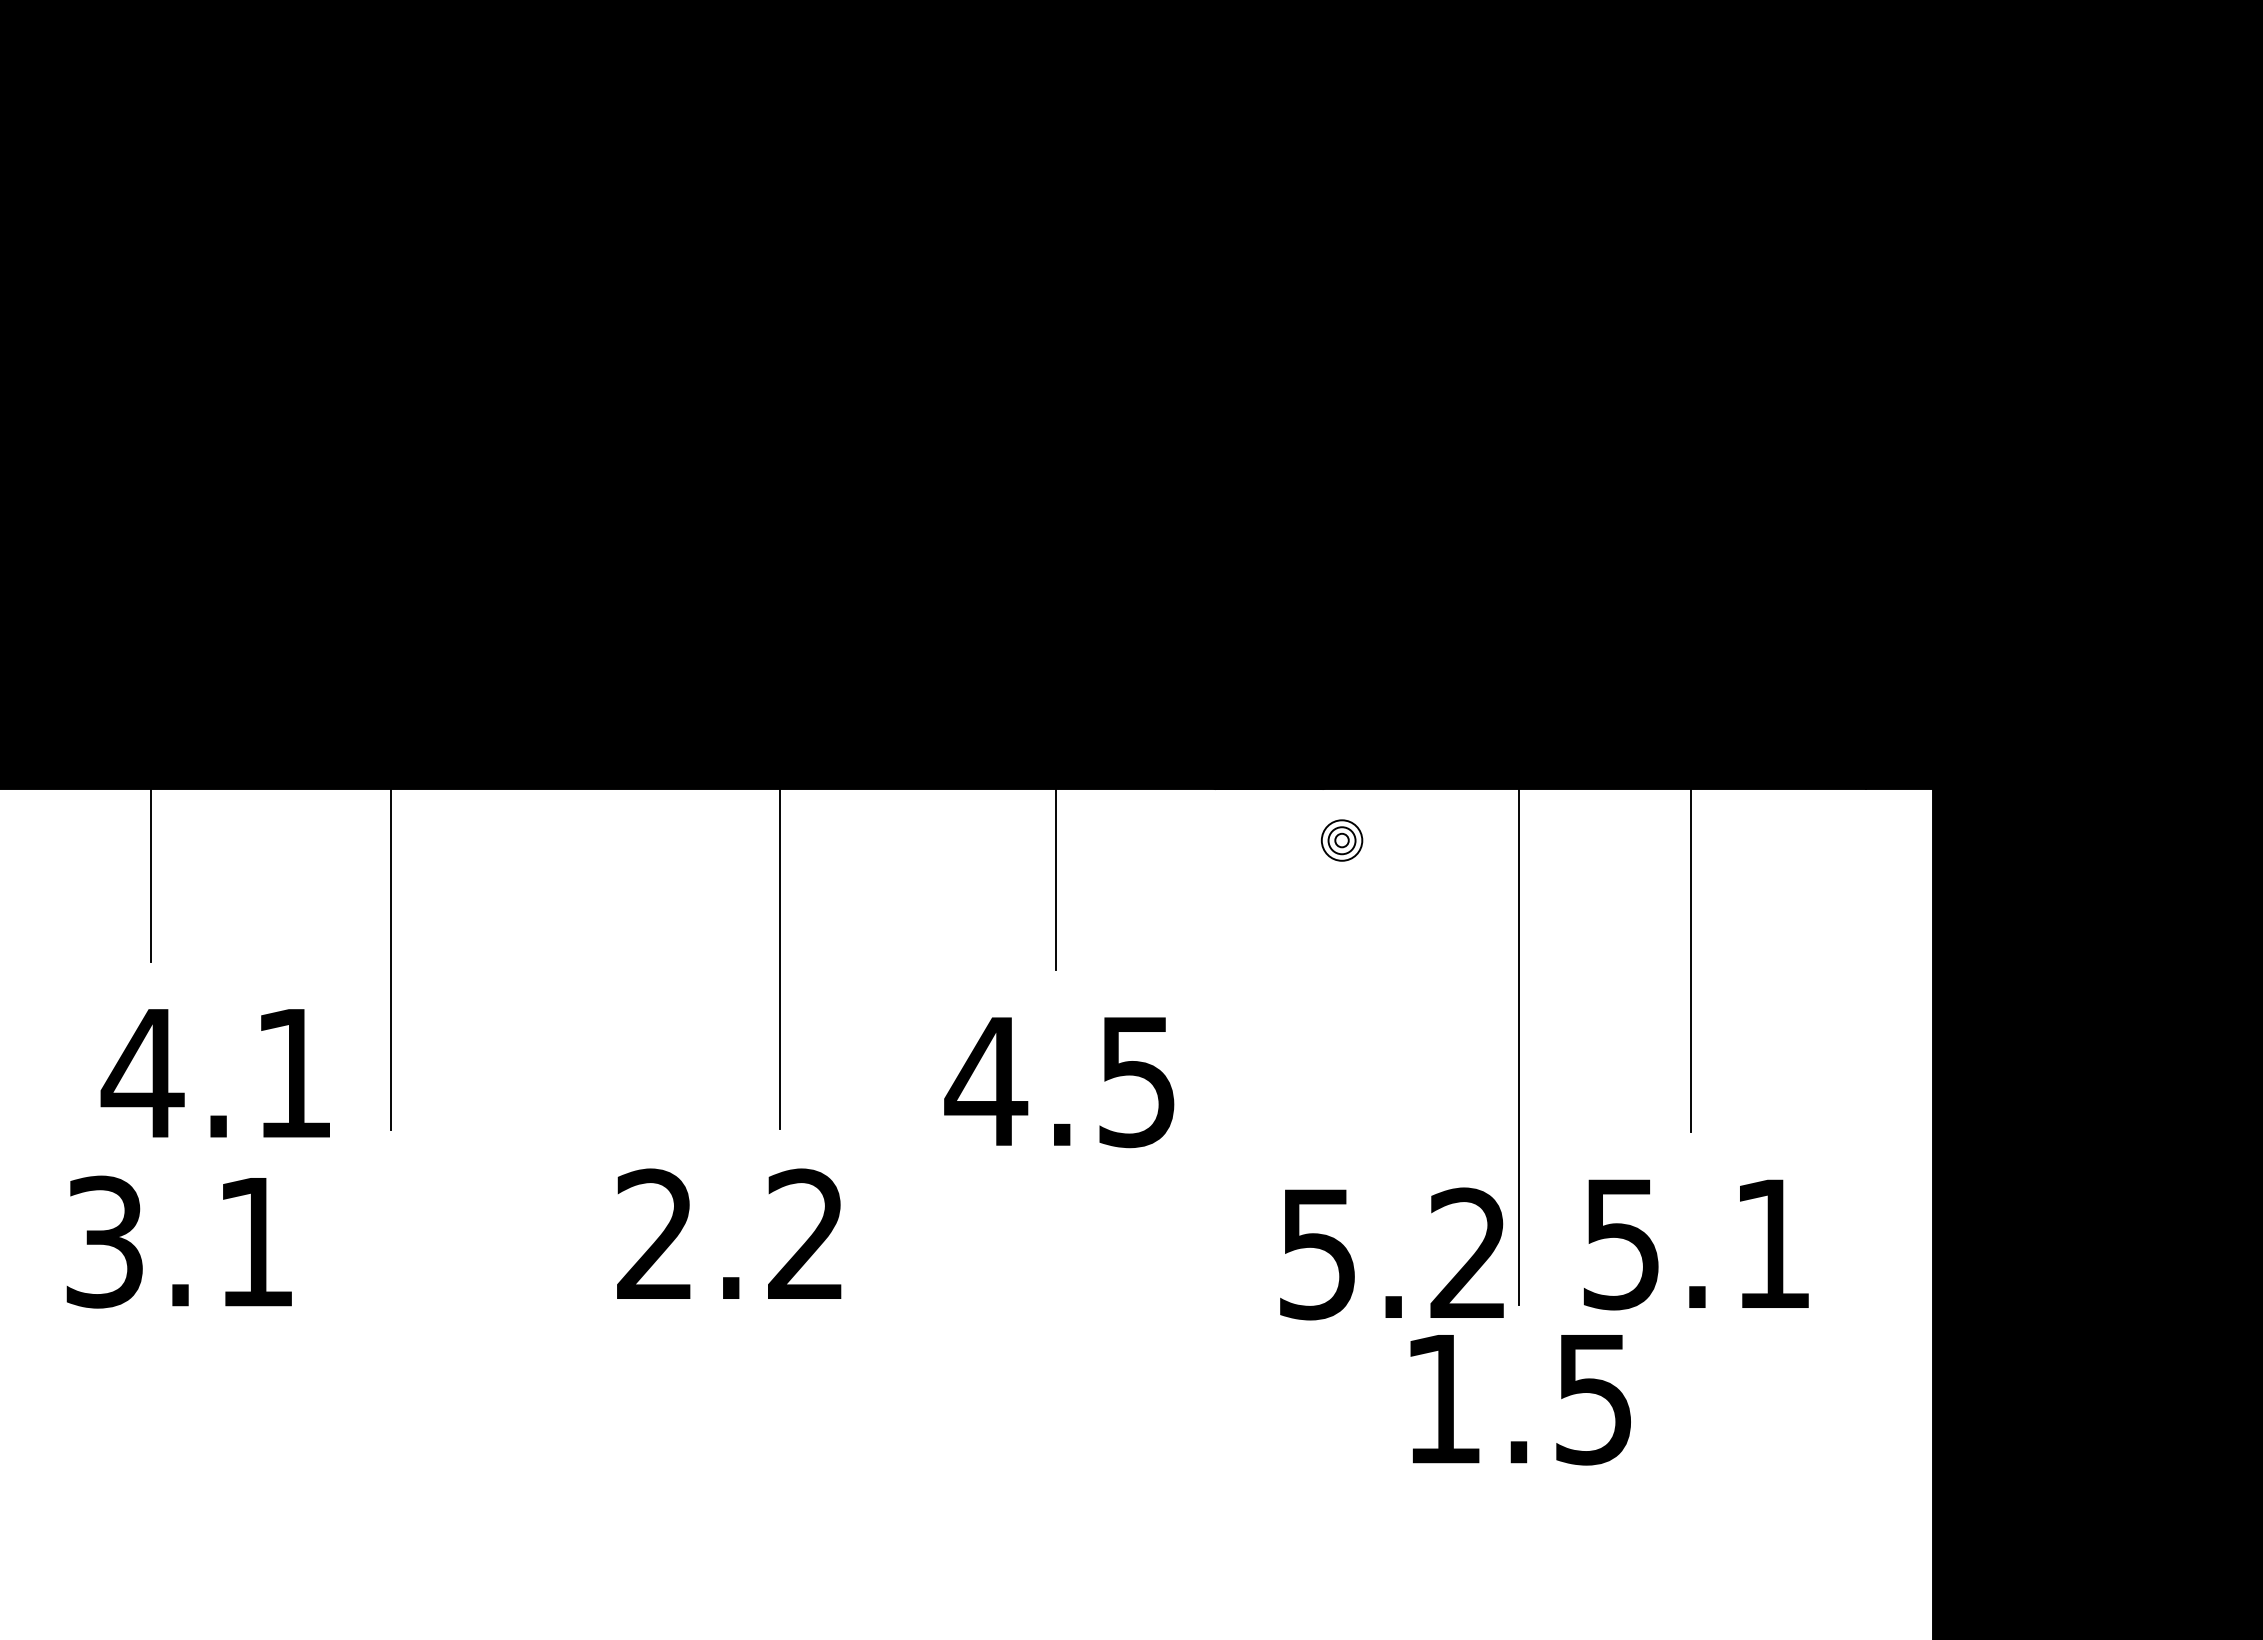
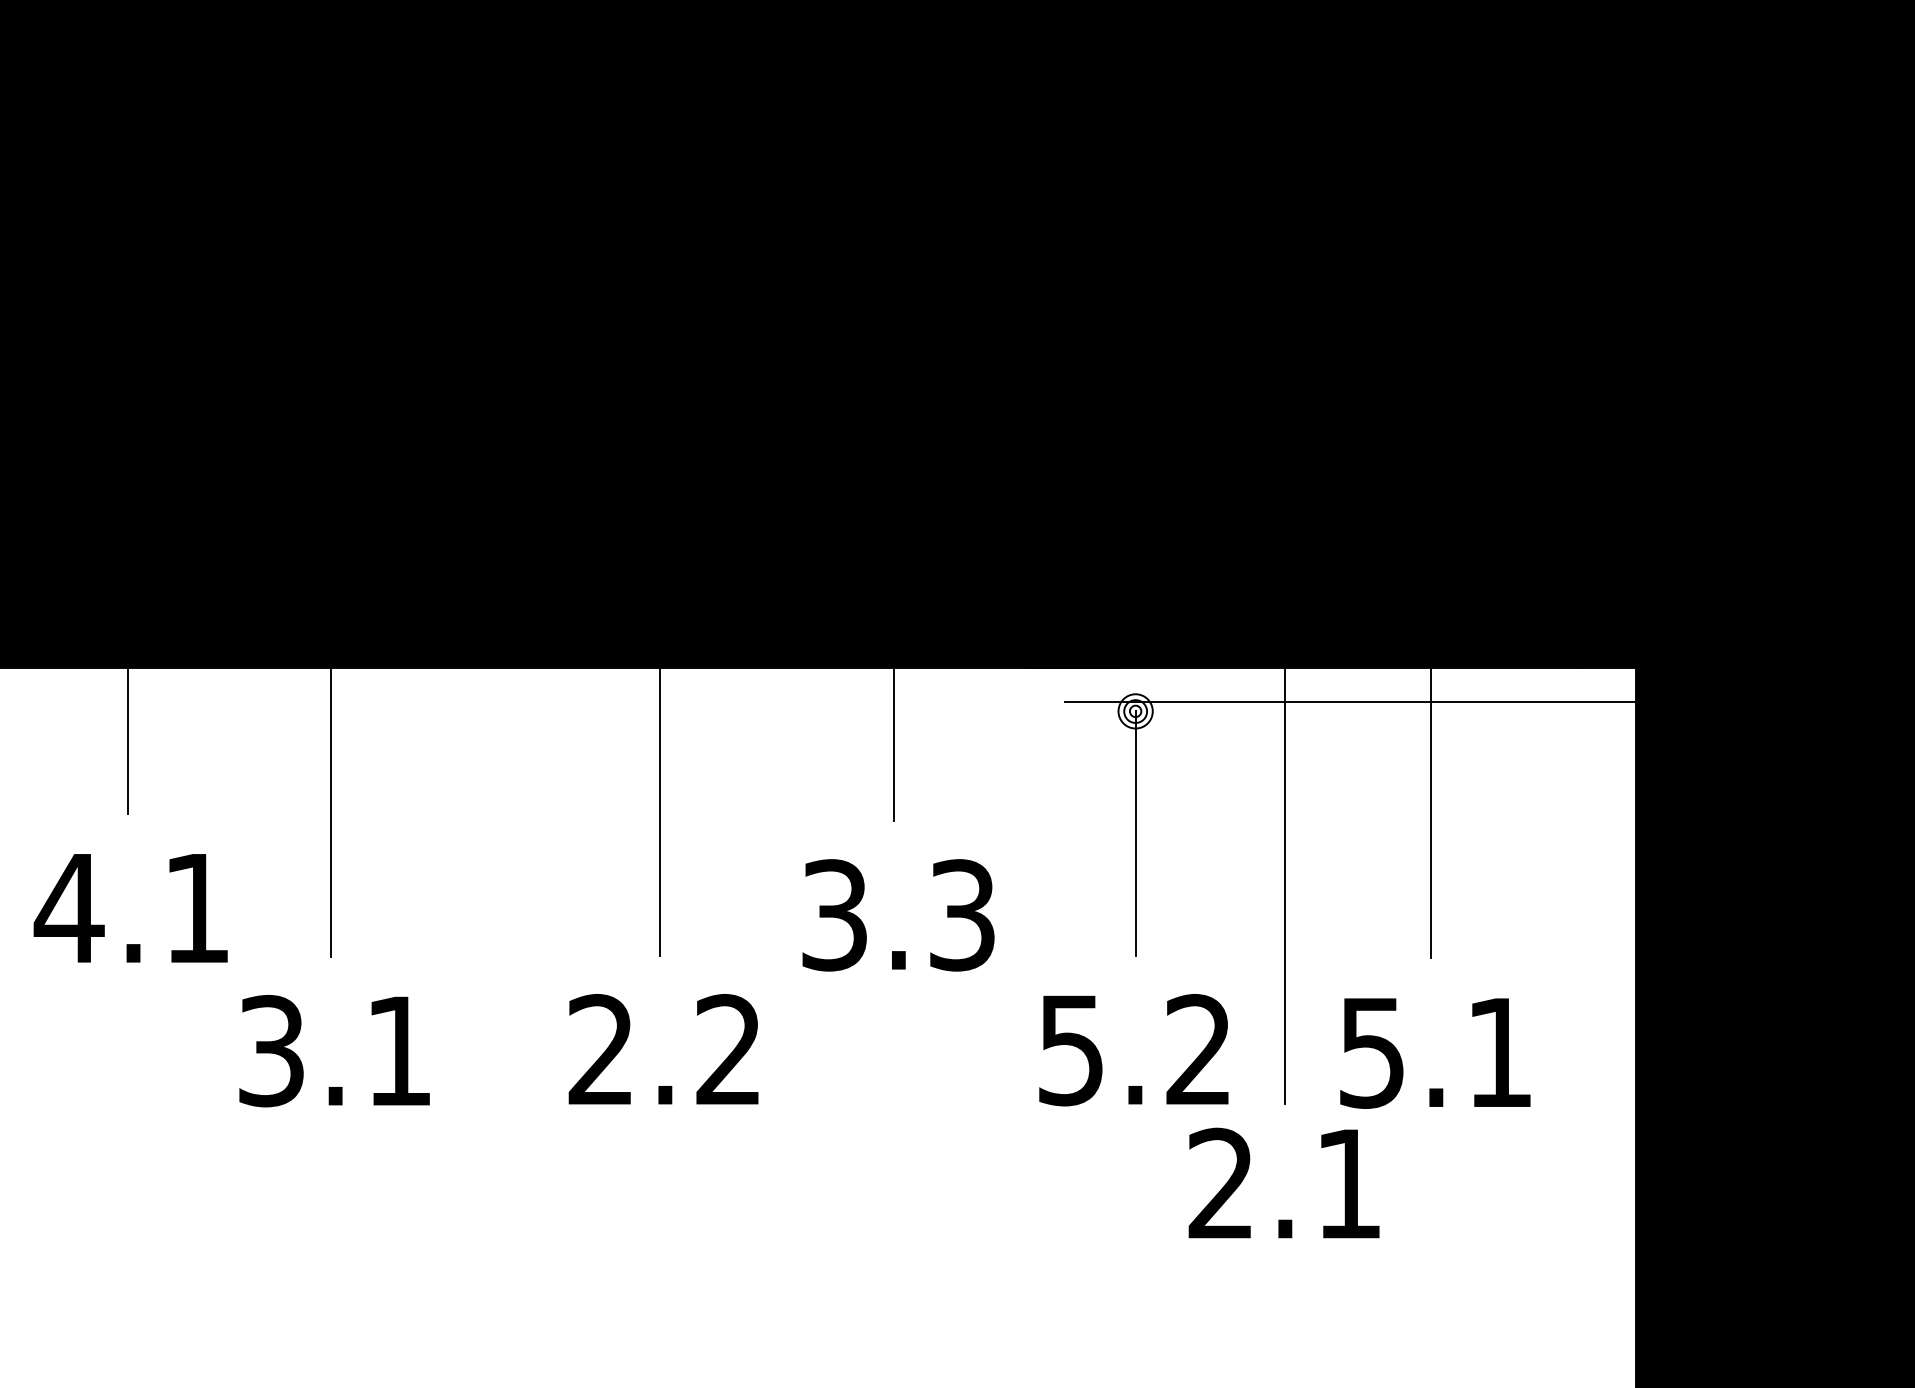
line: (1595, 829) -> (1350, 702), added
line: (1342, 984) -> (1136, 833), added
text: (214, 1073) -> (130, 908), moved
text: (1059, 1081) -> (896, 915), 4.5 -> 3.3
text: (729, 1233) -> (663, 1048), moved
text: (178, 1241) -> (333, 1050), moved
text: (1391, 1253) -> (1133, 1049), moved
text: (1517, 1398) -> (1284, 1183), 1.5 -> 2.1

